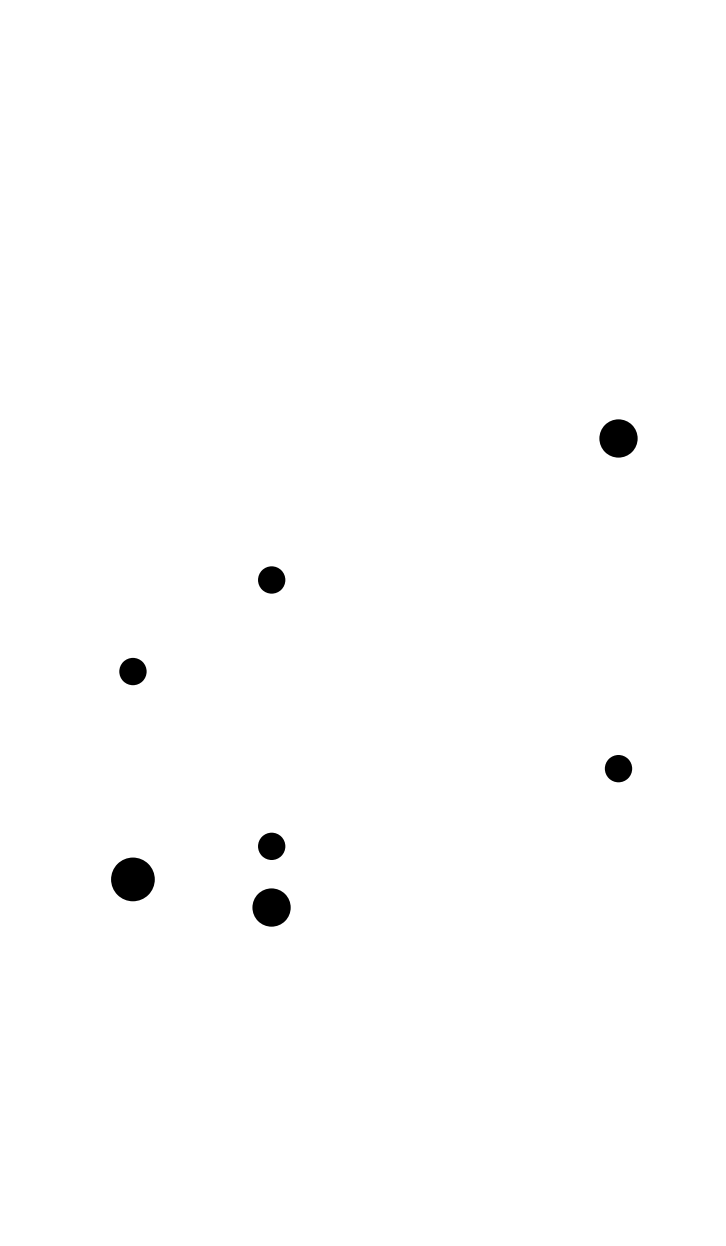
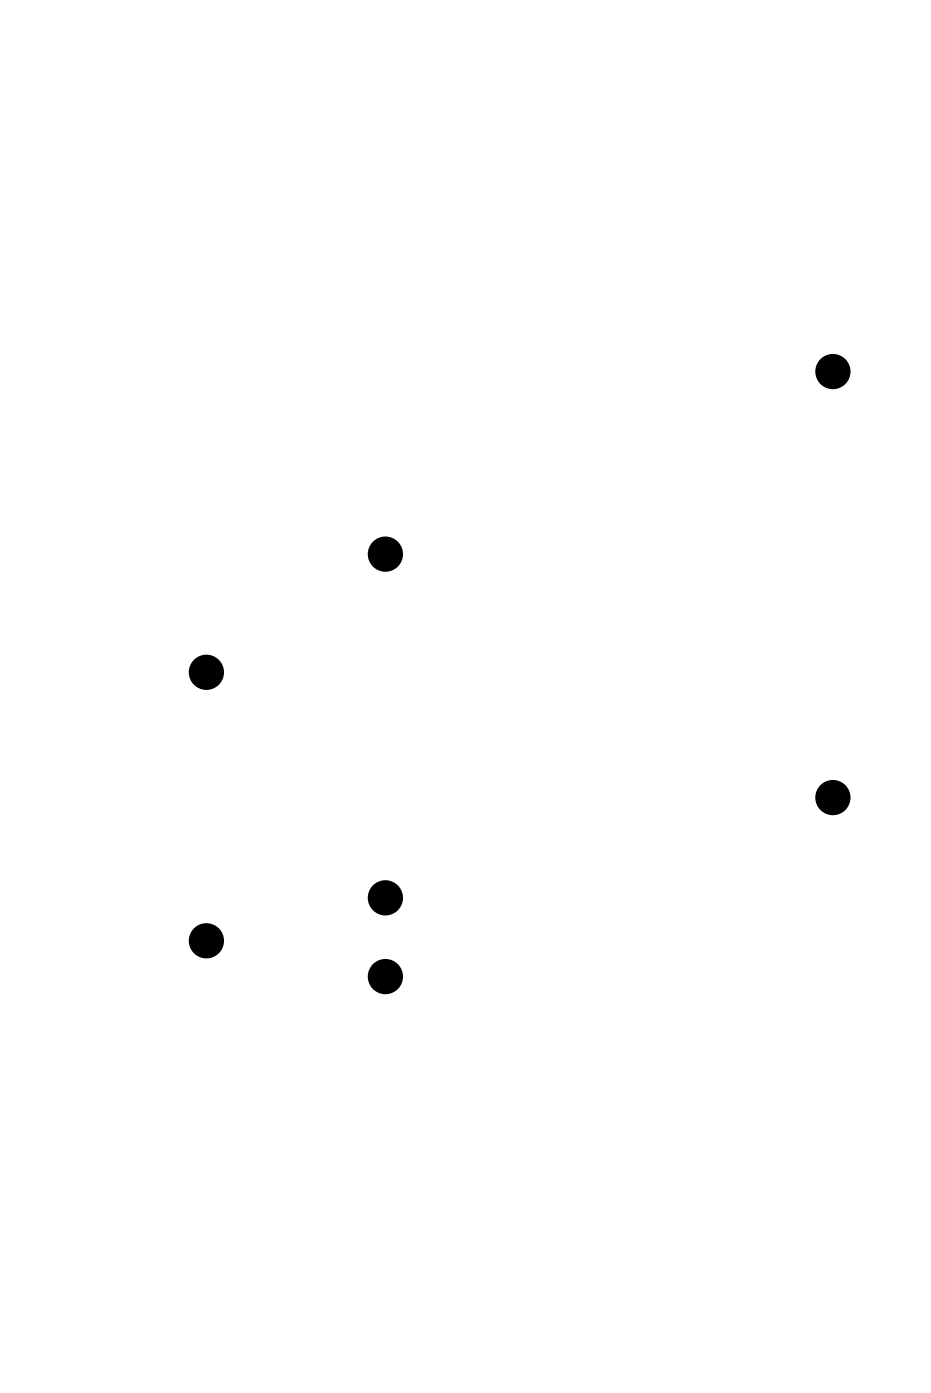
part: (618, 438) -> (832, 371), size x0.71
part: (132, 879) -> (205, 940), size x0.62
part: (271, 906) -> (385, 975), size x0.71

